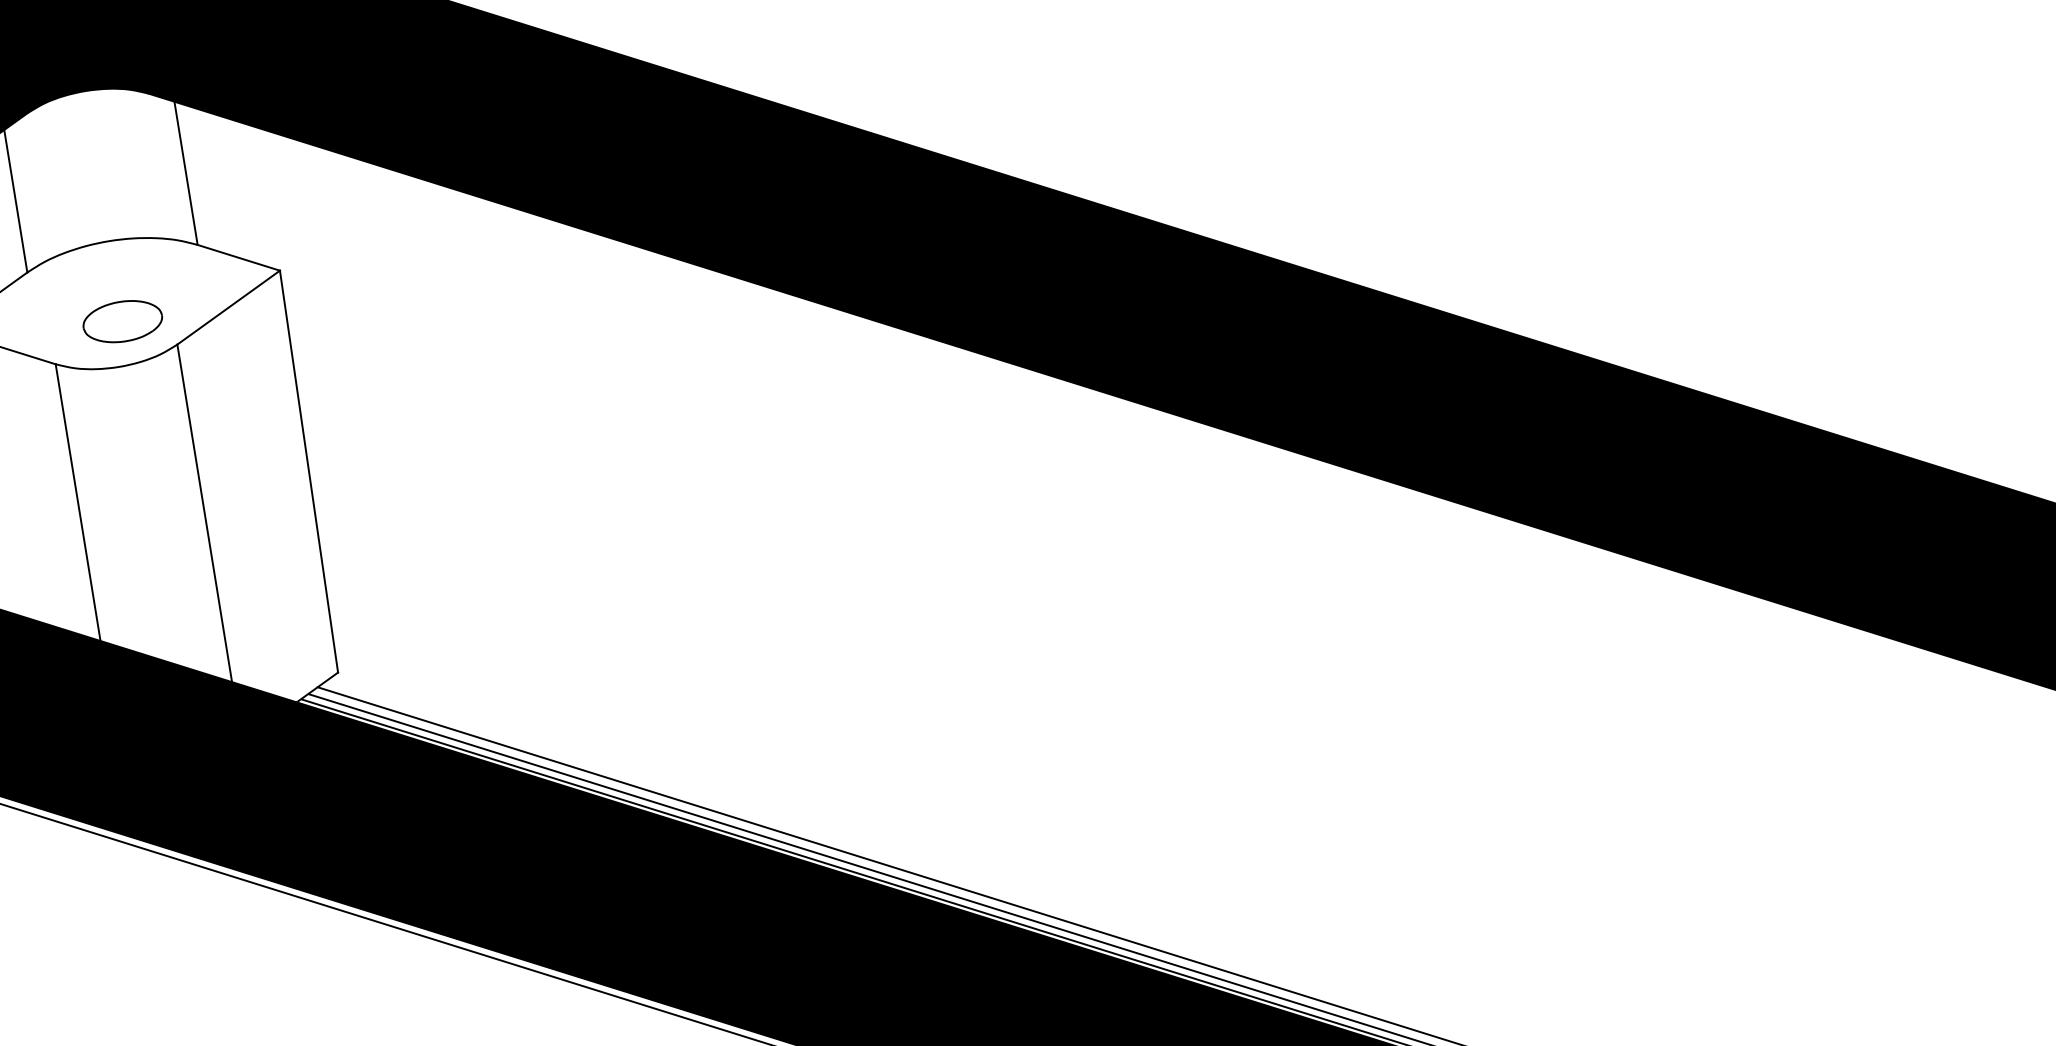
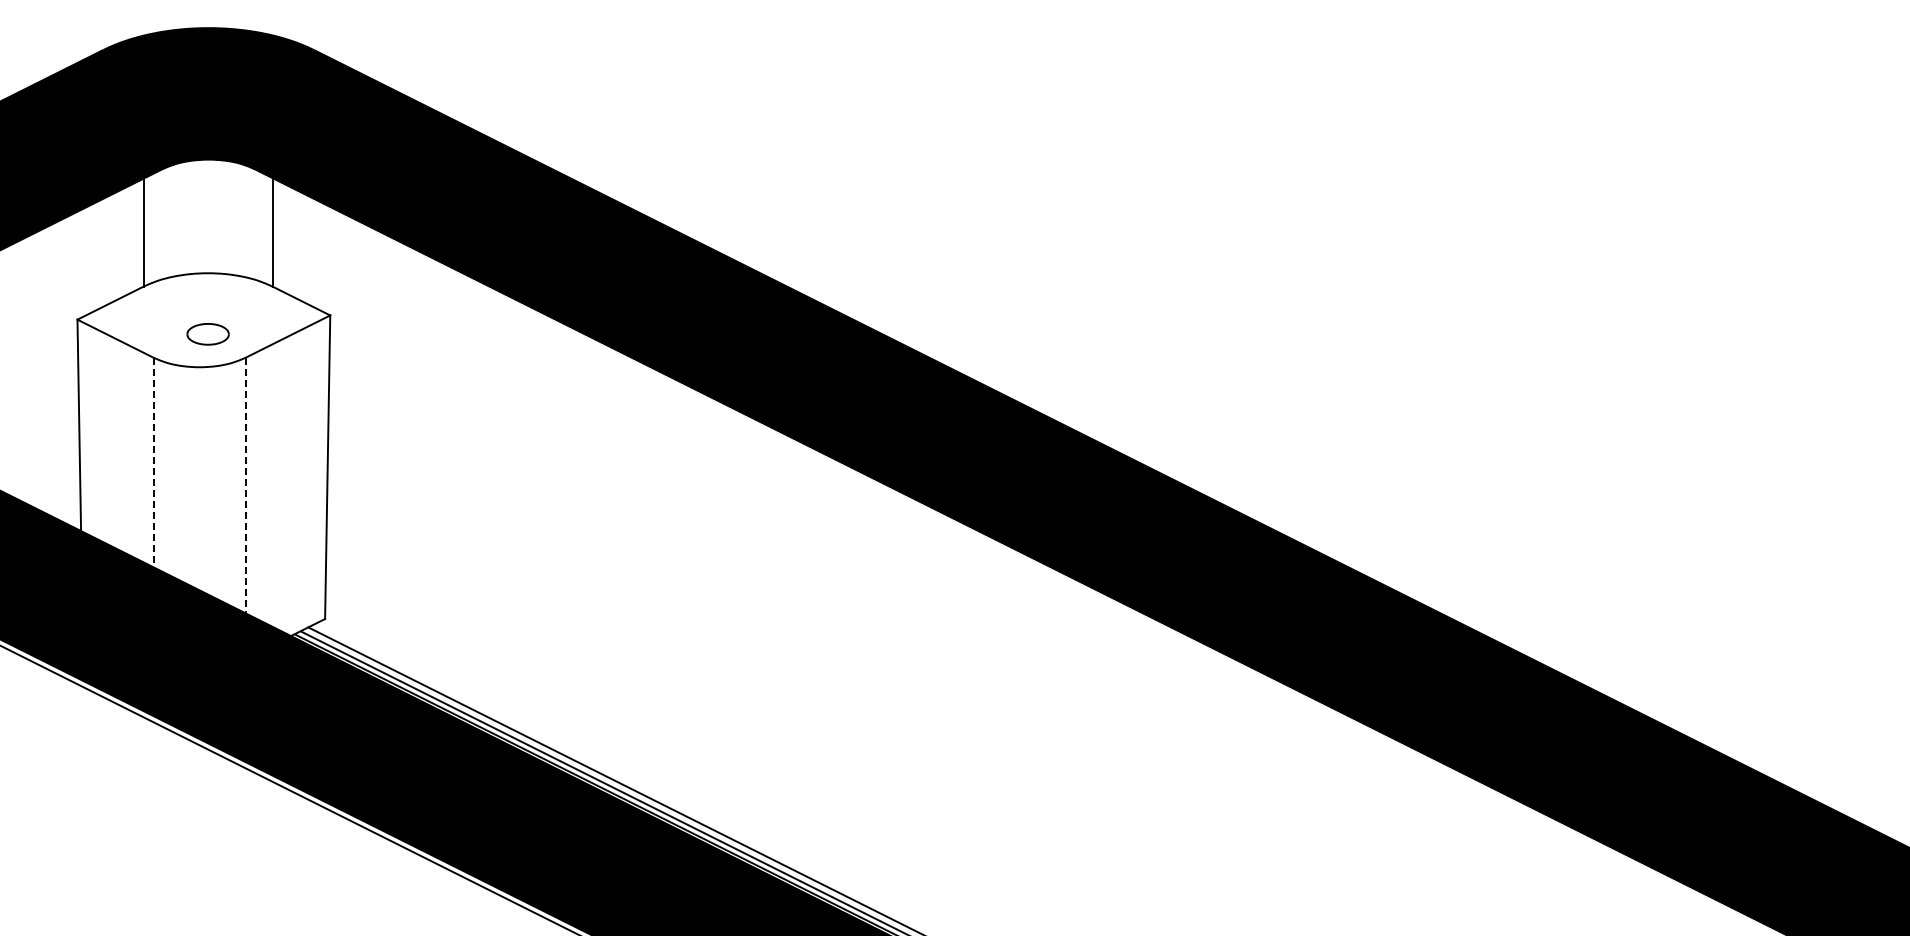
part: (121, 322) -> (207, 334), size x0.7
line: (78, 502) -> (153, 462), solid -> dashed
line: (204, 513) -> (245, 485), solid -> dashed

